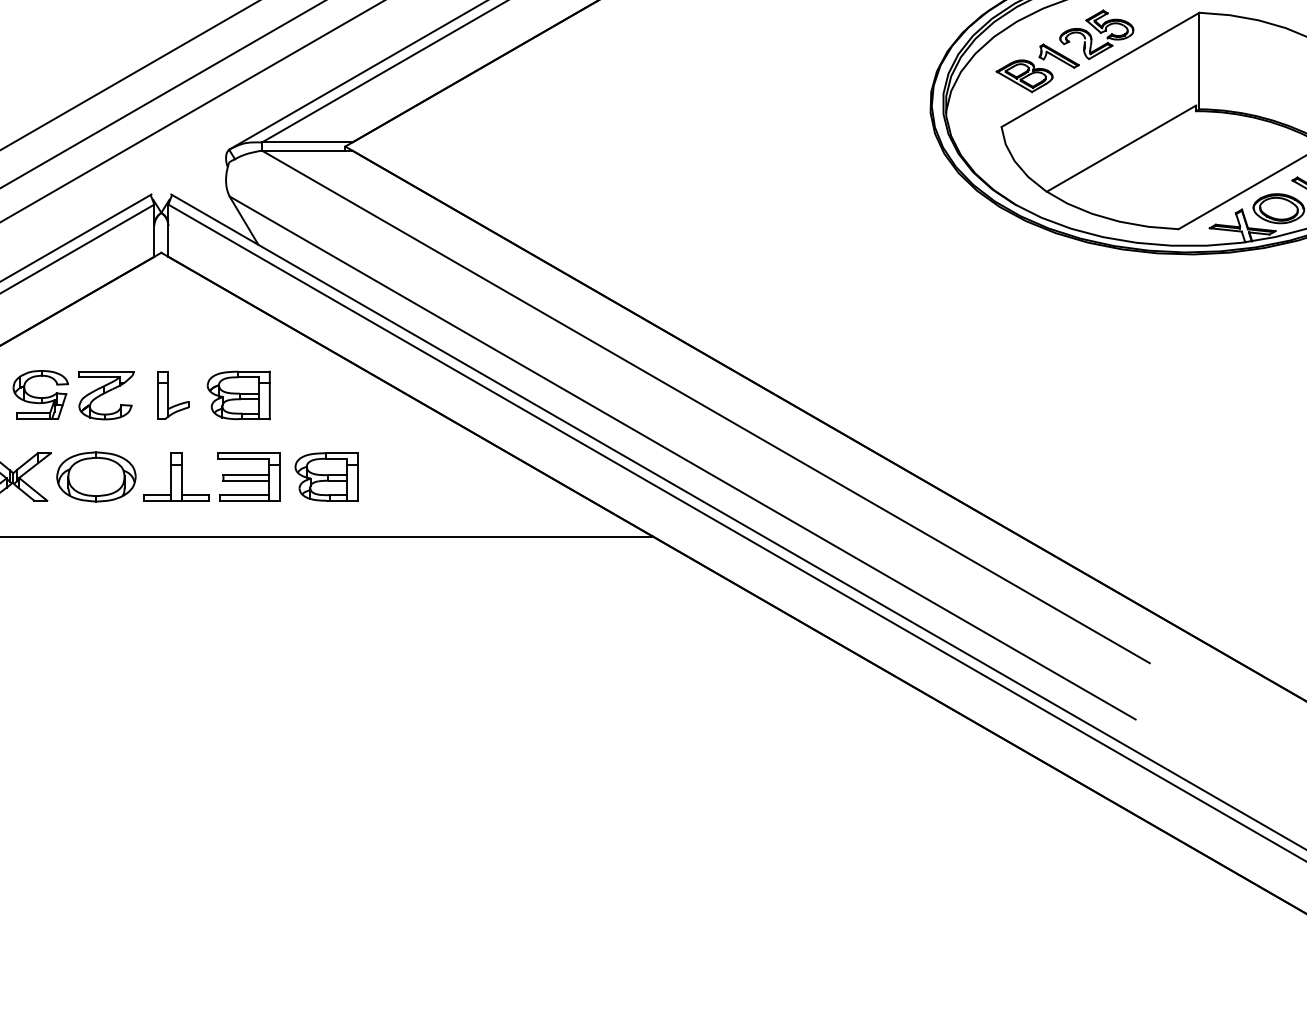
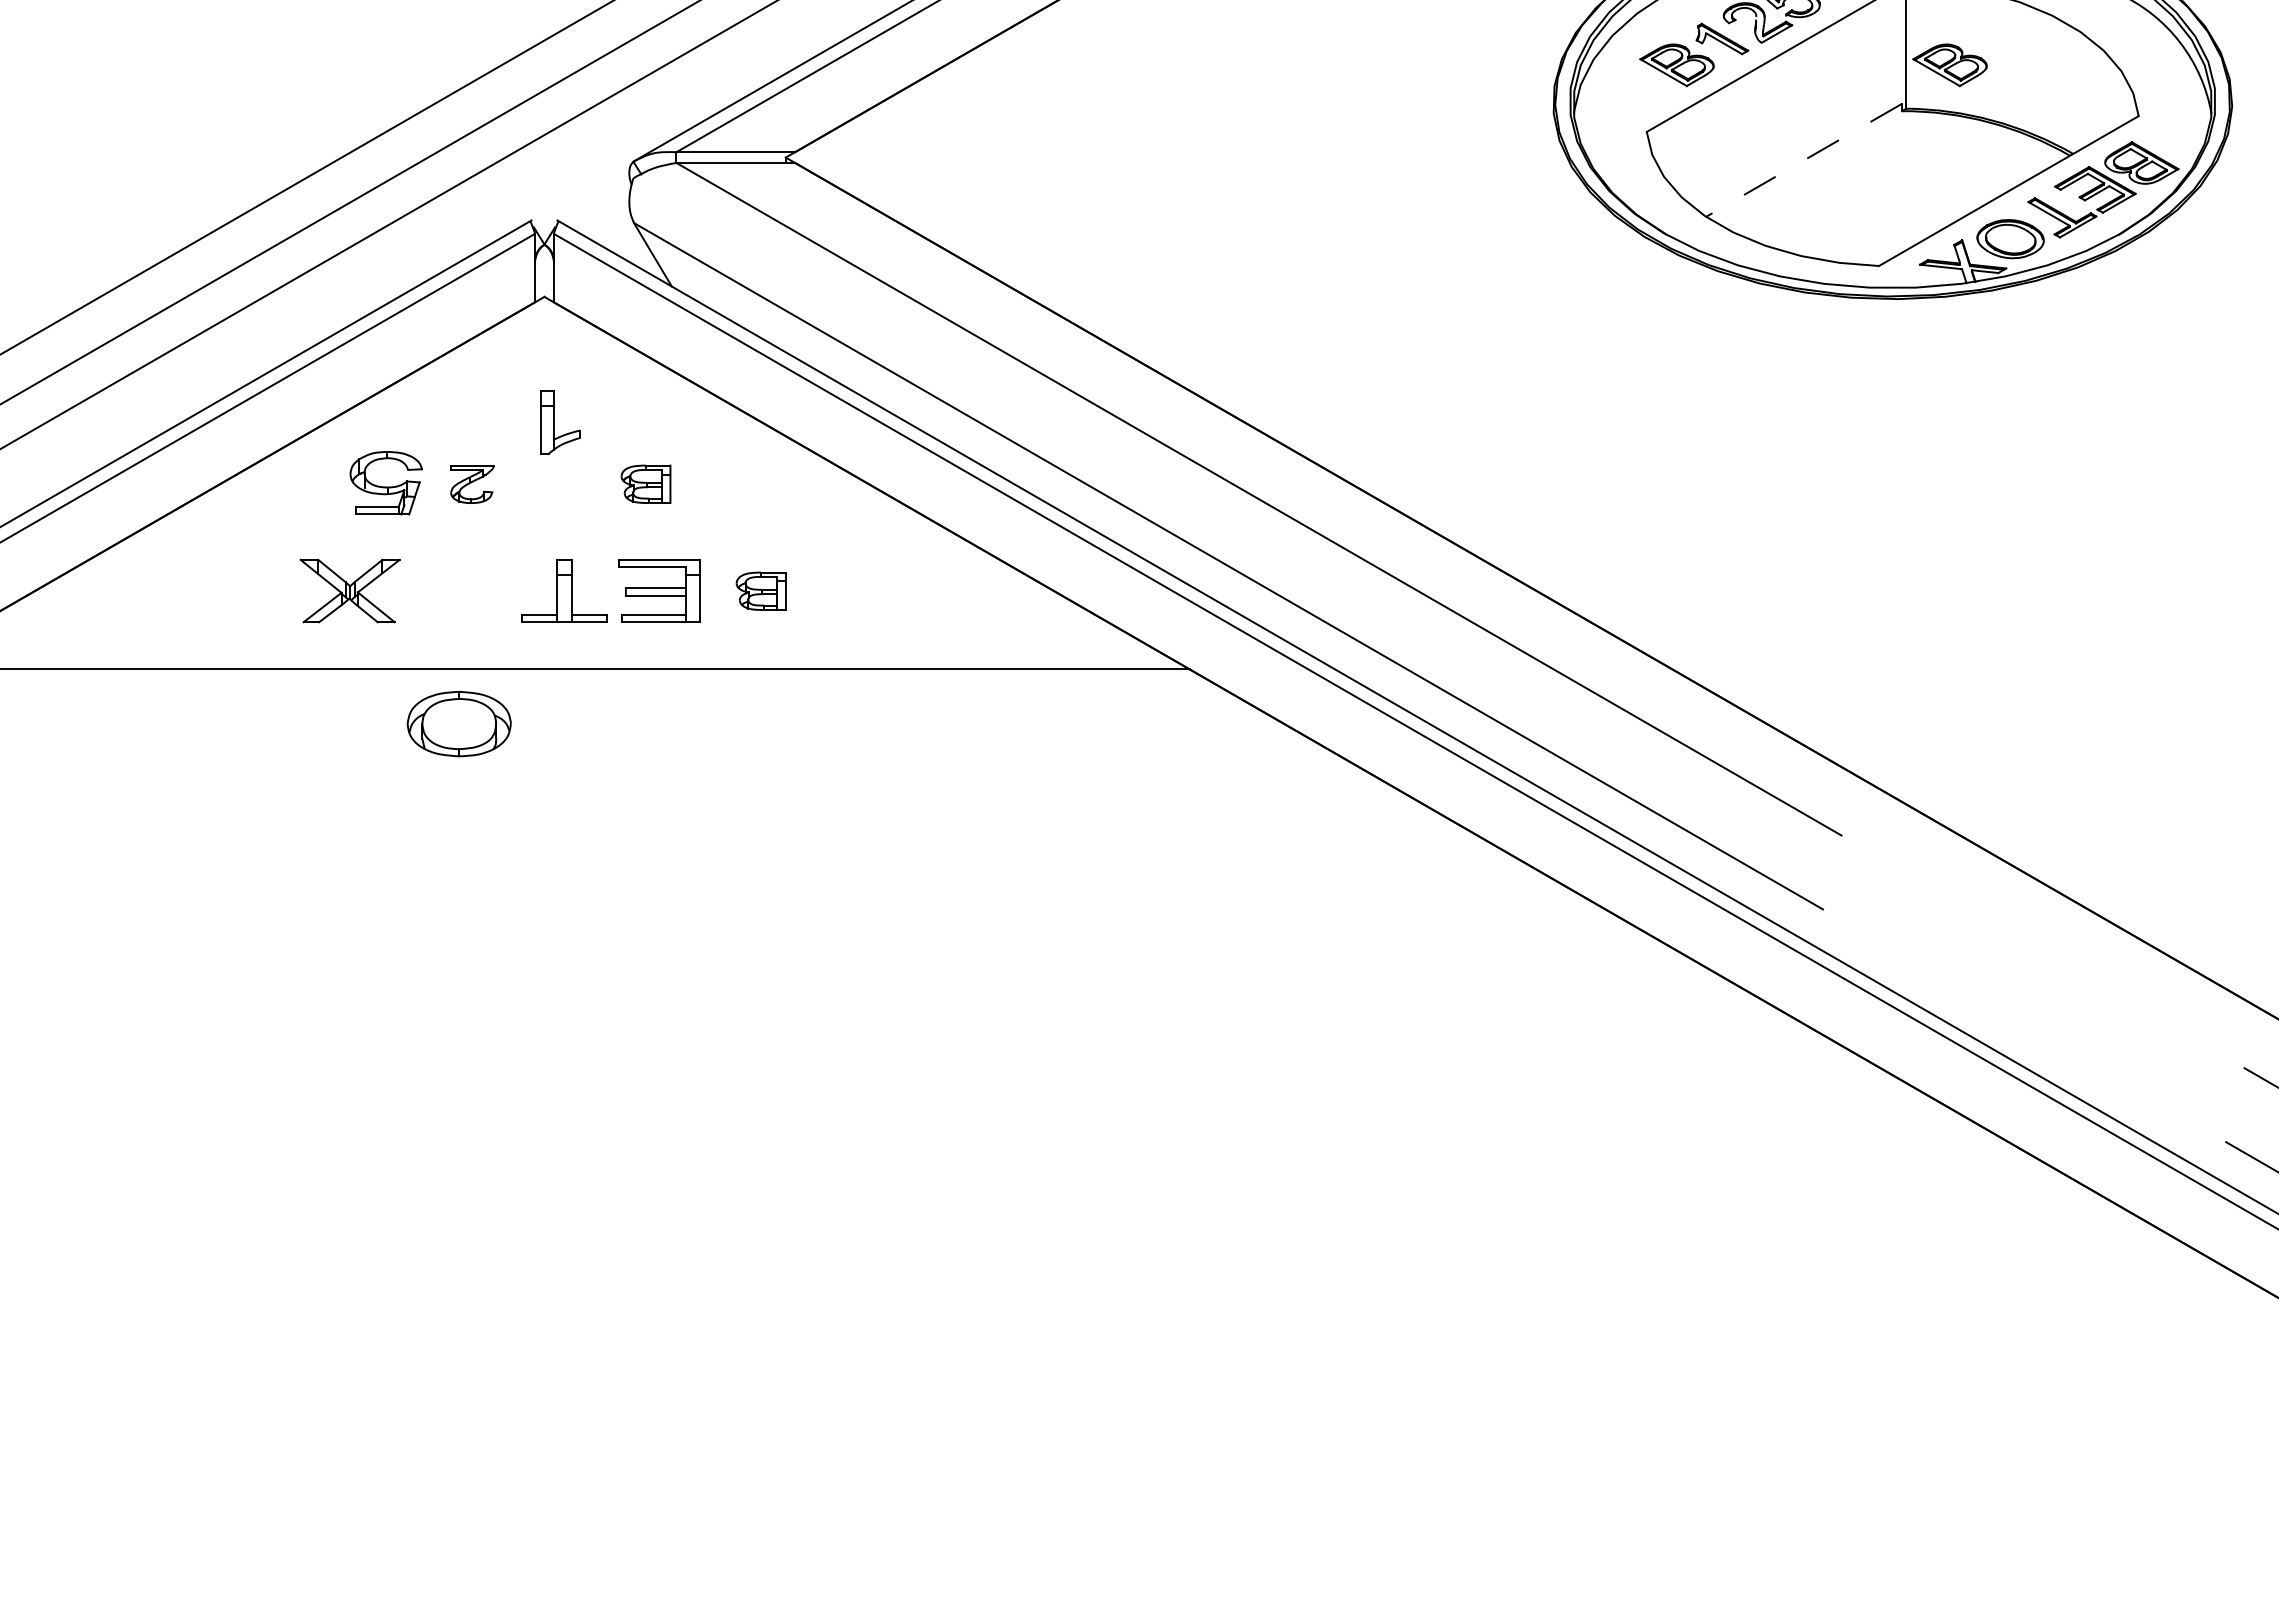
part: (1232, 76) -> (1949, 65), added
line: (1121, 148) -> (1803, 160), solid -> dashed
part: (106, 395) -> (472, 484), size x0.6
part: (173, 395) -> (560, 422), moved
part: (238, 395) -> (645, 484), size x0.6
part: (95, 477) -> (458, 724), moved
part: (326, 477) -> (760, 591), size x0.6

